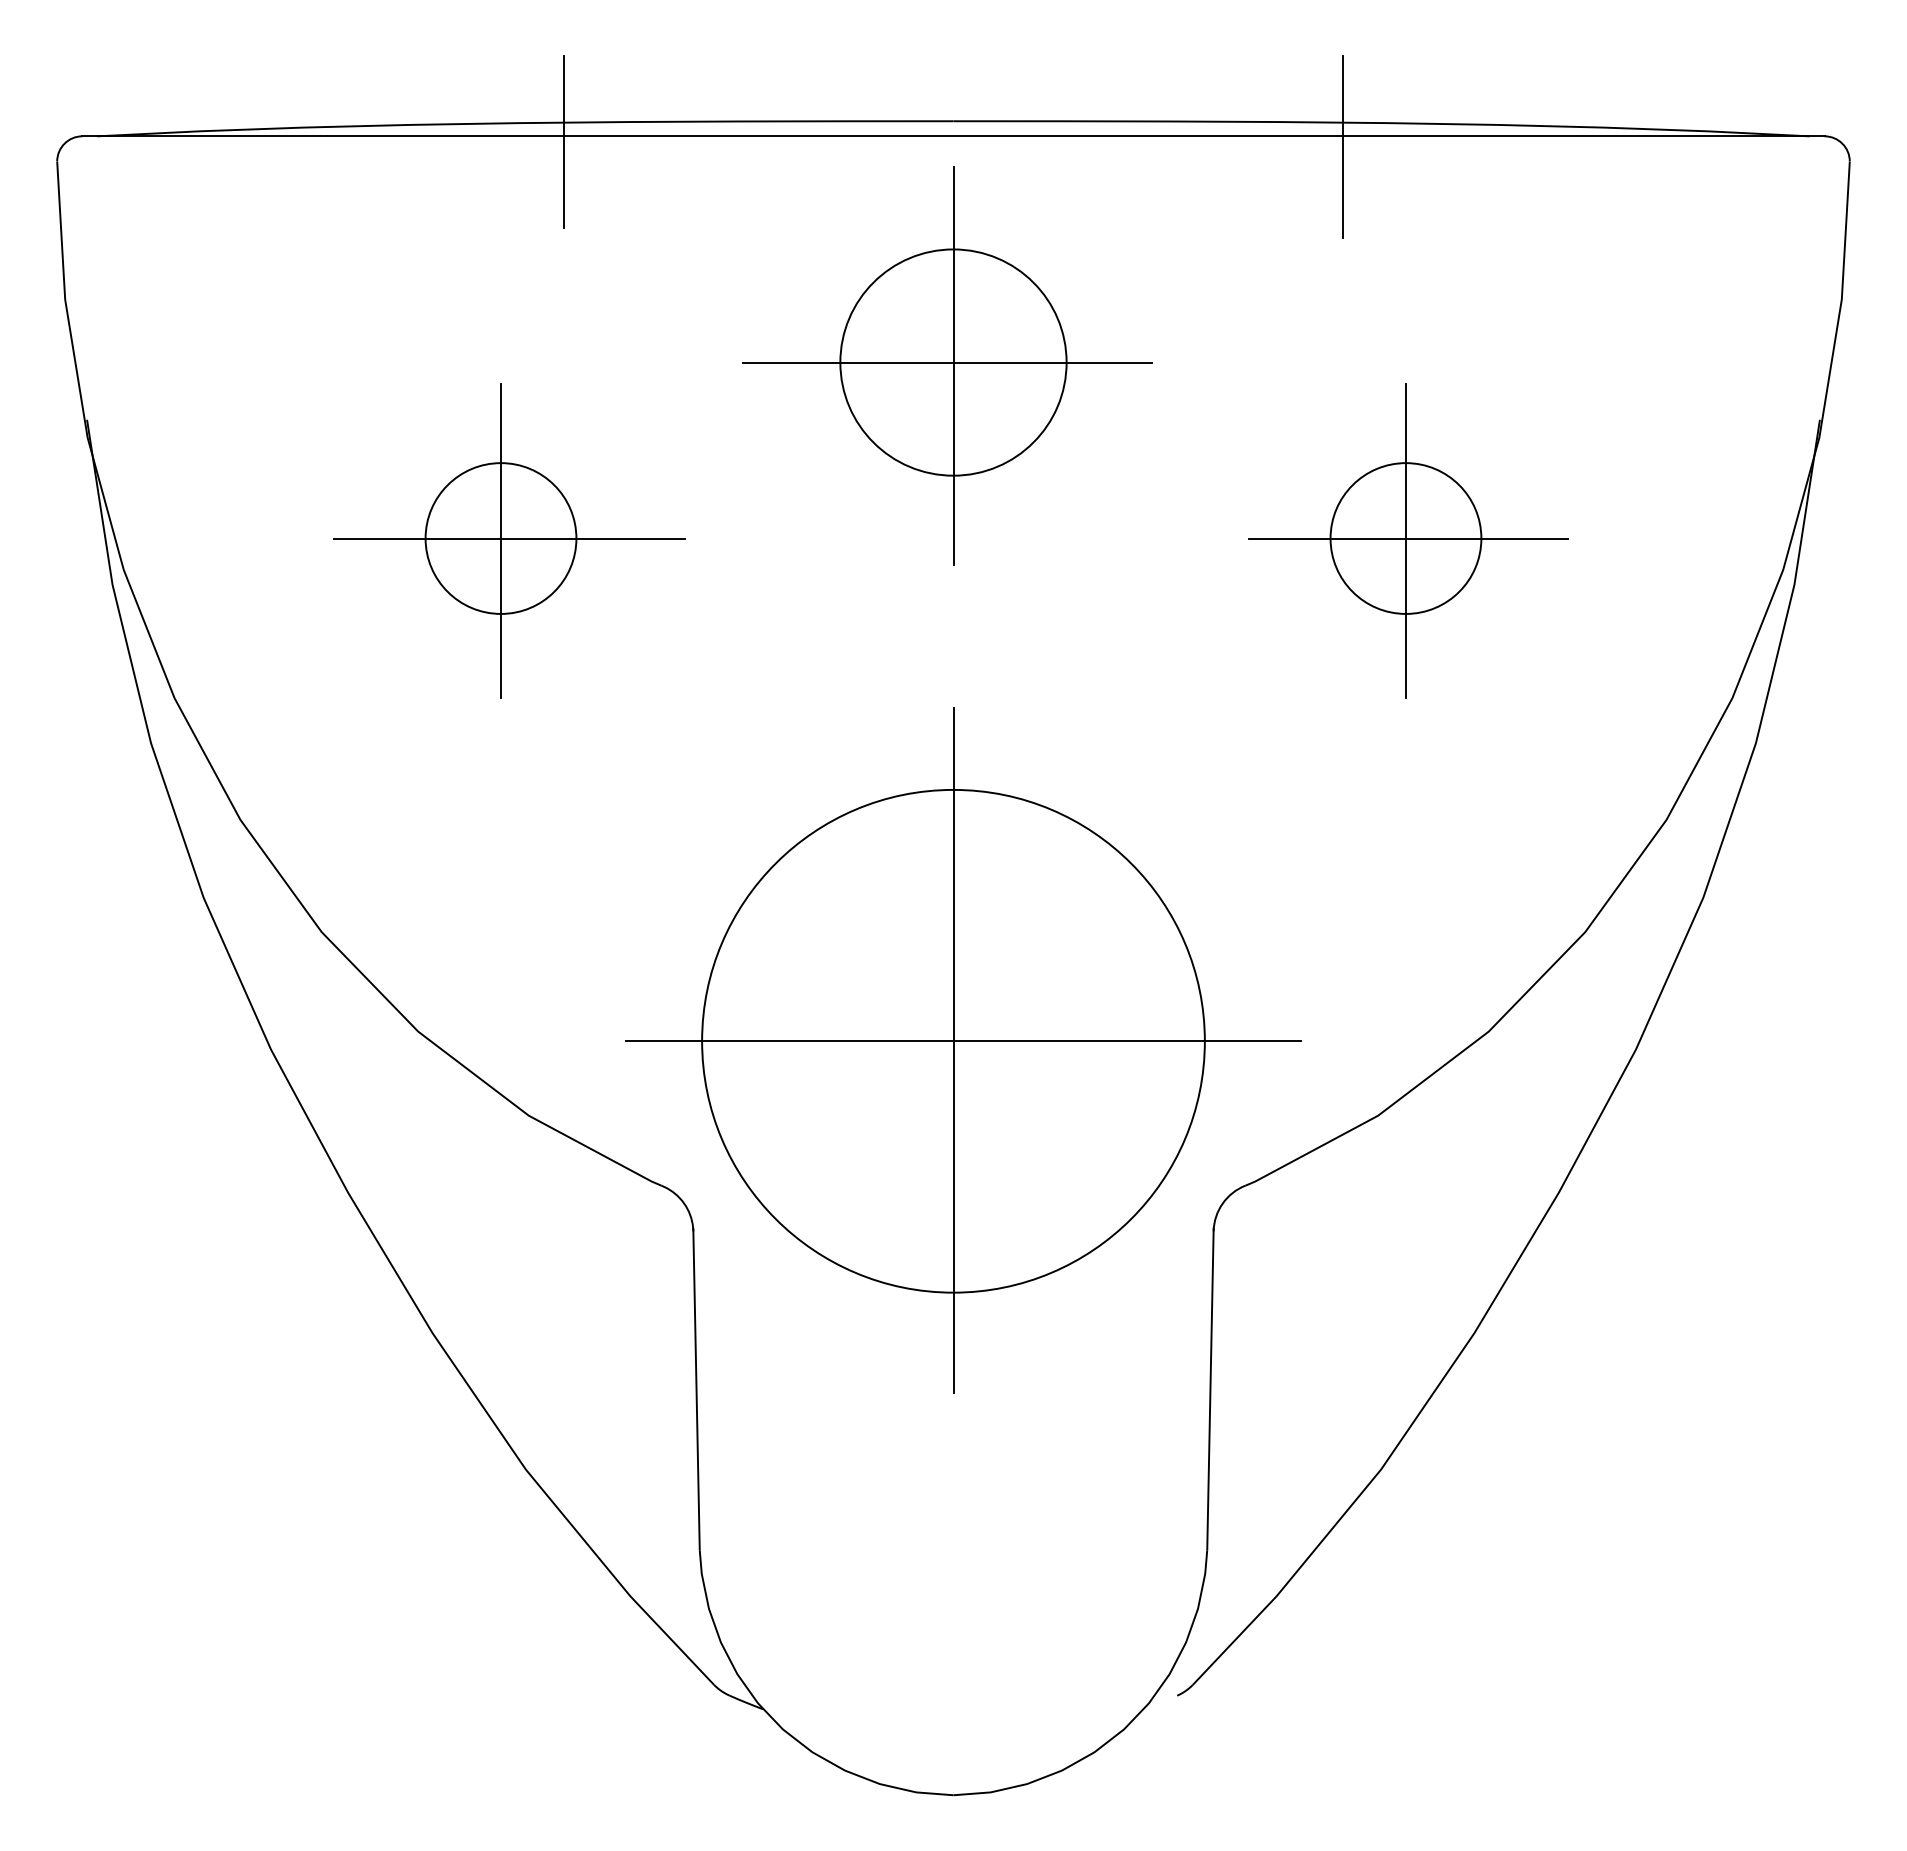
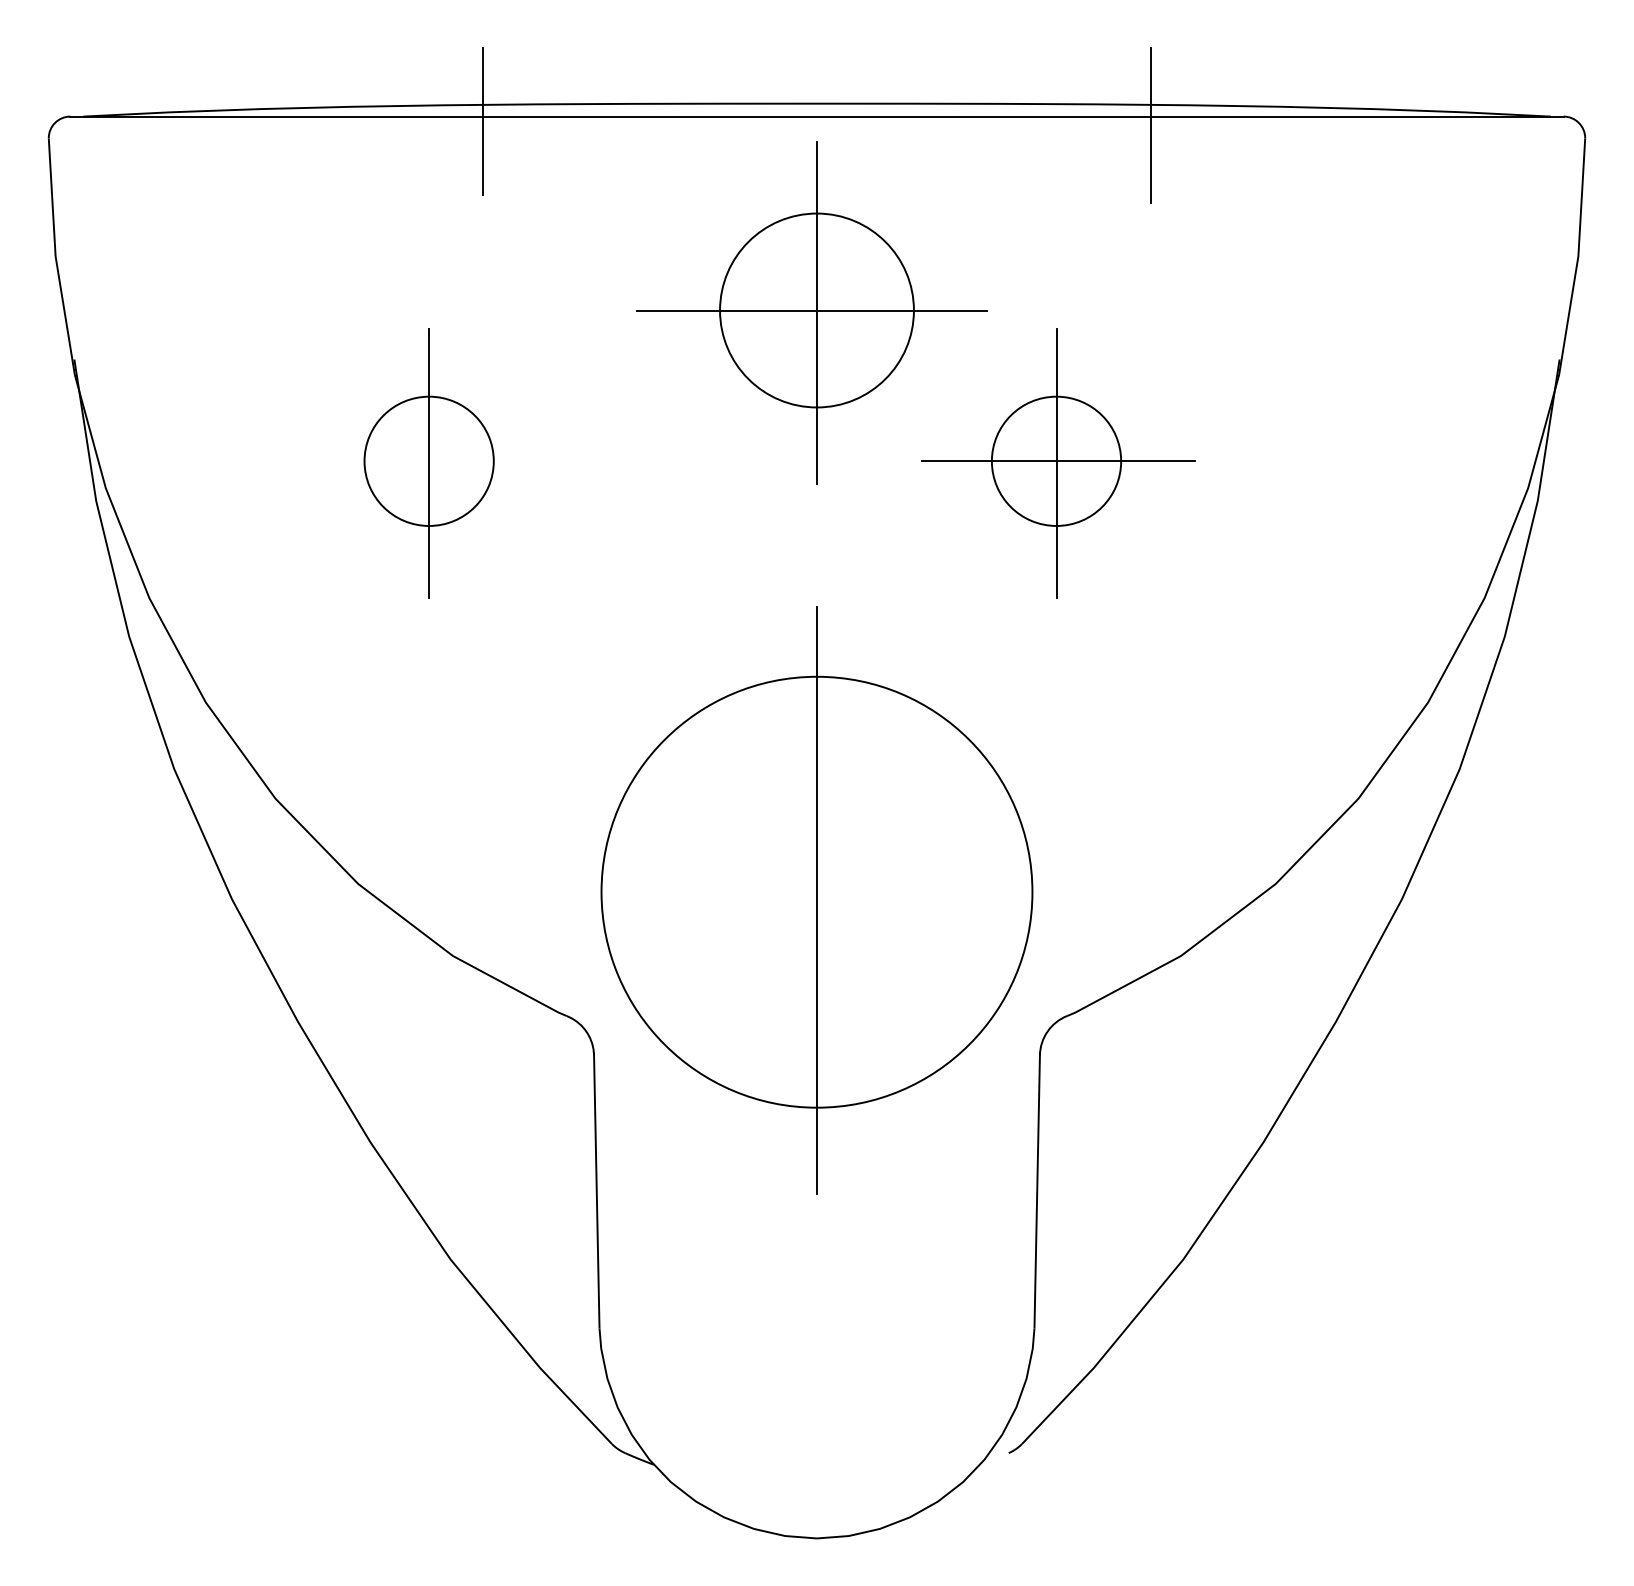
line: (509, 538) -> (436, 461), removed
part: (1408, 540) -> (1058, 463), moved
line: (963, 1041) -> (825, 892), removed

